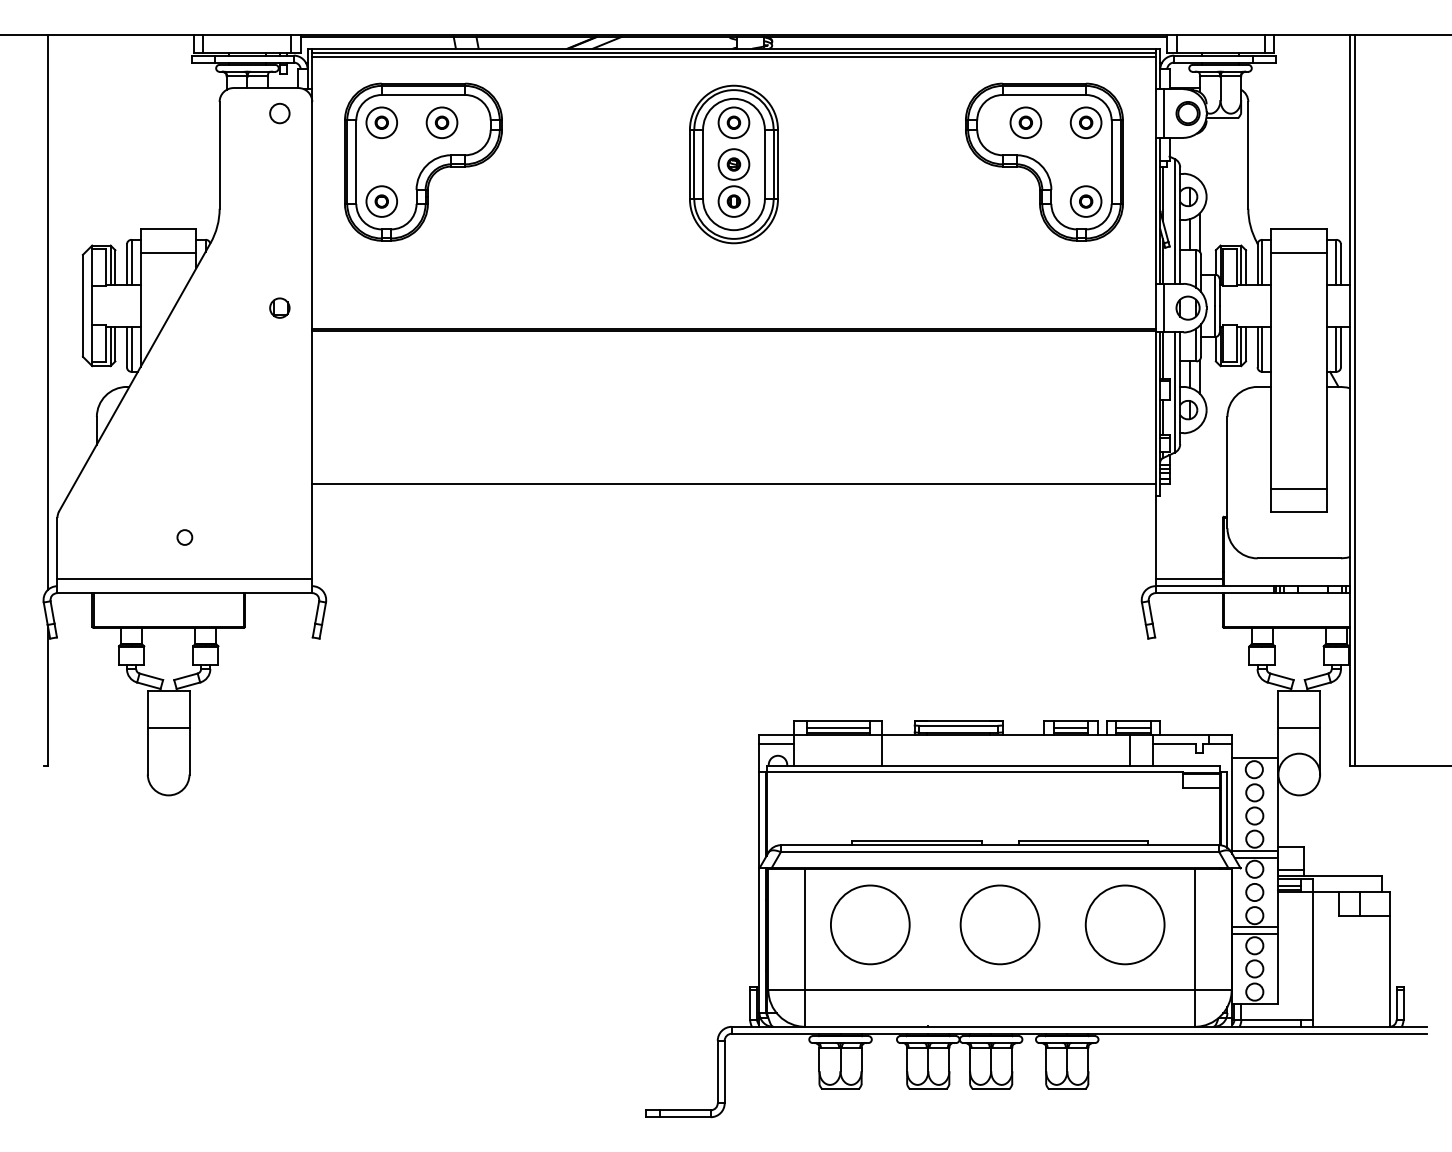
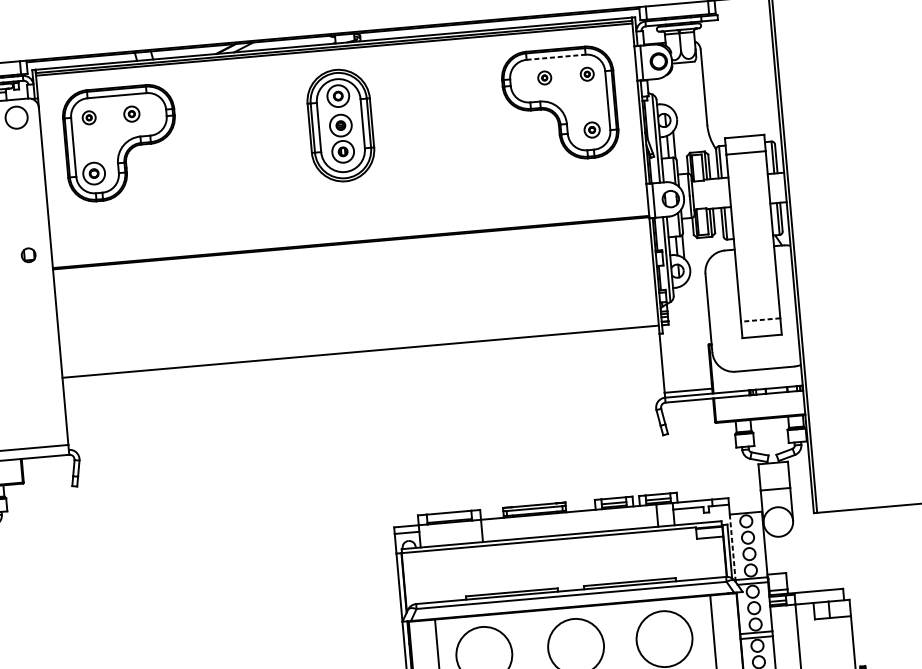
line: (1044, 95) -> (556, 57), solid -> dashed
circle: (279, 113) -> (16, 117), size x1.6
part: (381, 122) -> (89, 117), size x0.6
part: (441, 122) -> (131, 114), size x0.7
part: (1025, 122) -> (544, 77), size x0.6
part: (1085, 122) -> (586, 74), size x0.6
part: (1085, 201) -> (591, 130), size x0.7
line: (1299, 488) -> (760, 319), solid -> dashed
line: (837, 728) -> (448, 518), removed
line: (1232, 804) -> (732, 547), solid -> dashed

